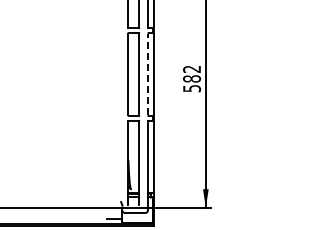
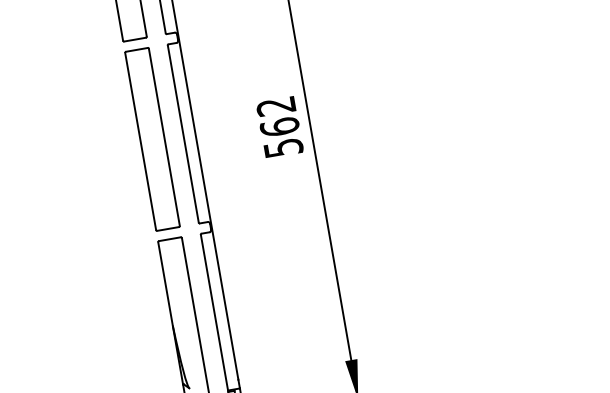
line: (148, 74) -> (184, 133), dashed -> solid
text: (191, 78) -> (278, 126), 582 -> 562

